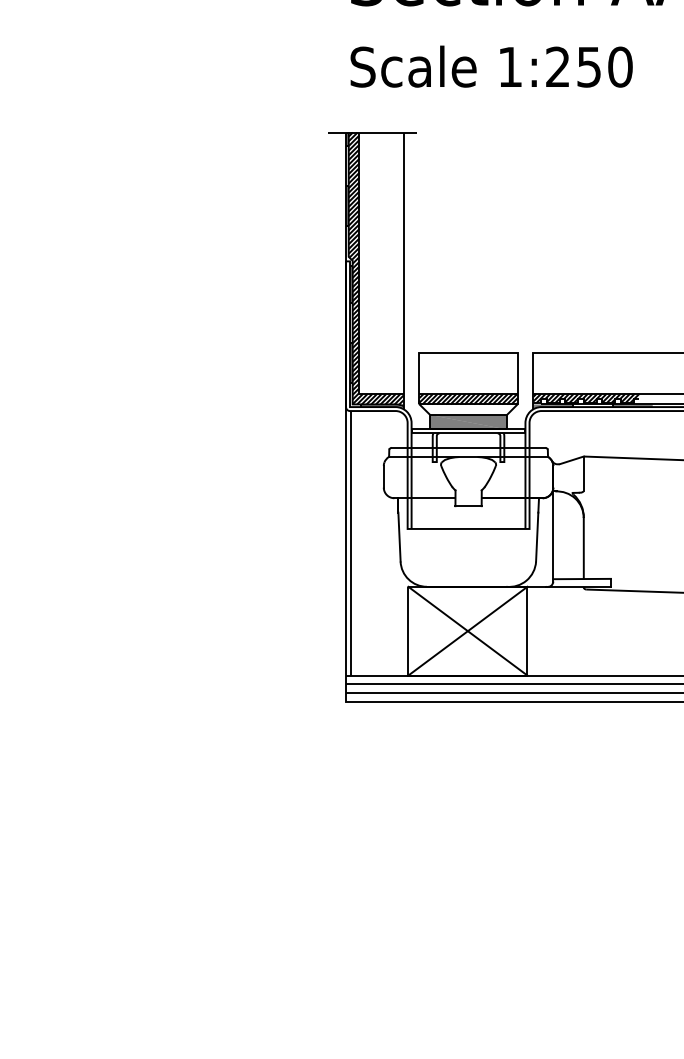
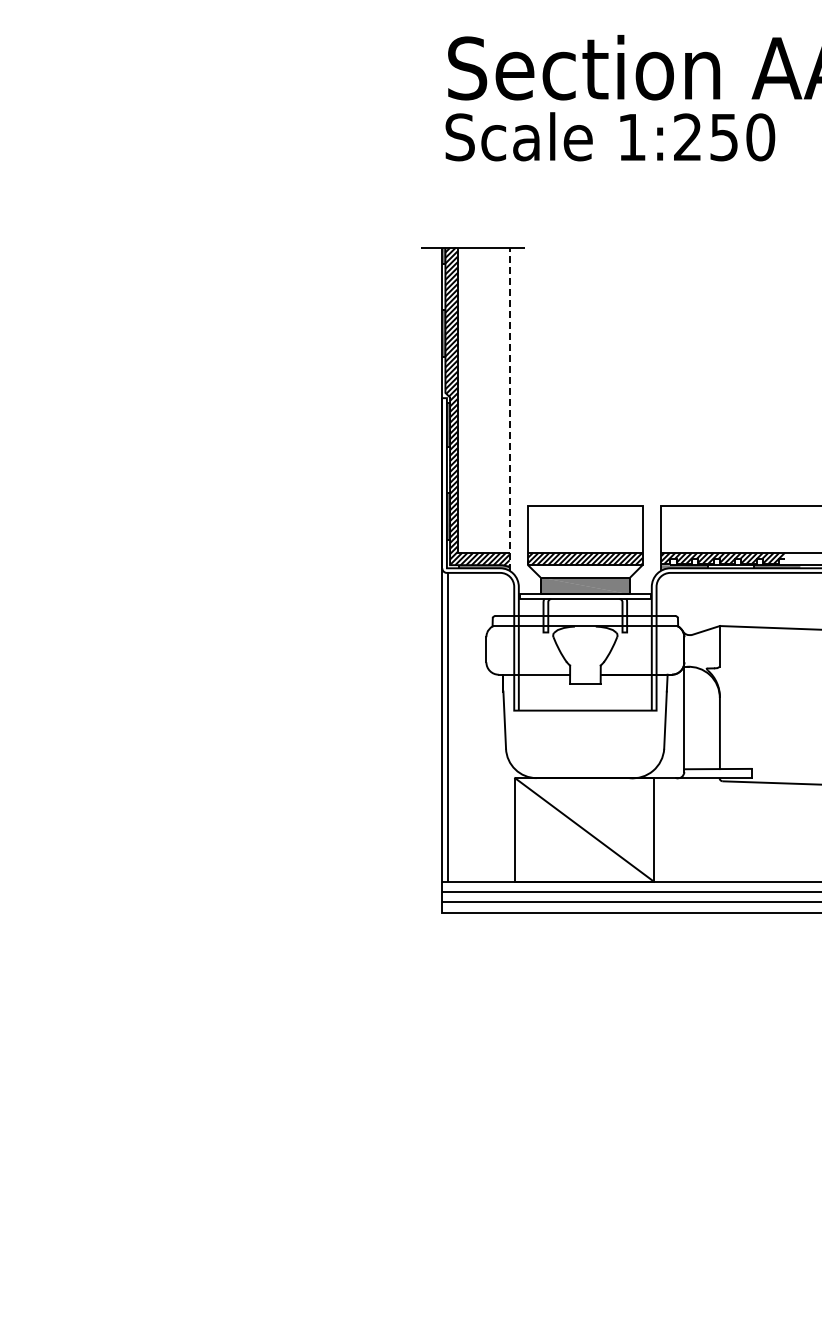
text: (491, 66) -> (610, 136), moved
line: (403, 271) -> (509, 409), solid -> dashed
line: (467, 630) -> (584, 829), removed

